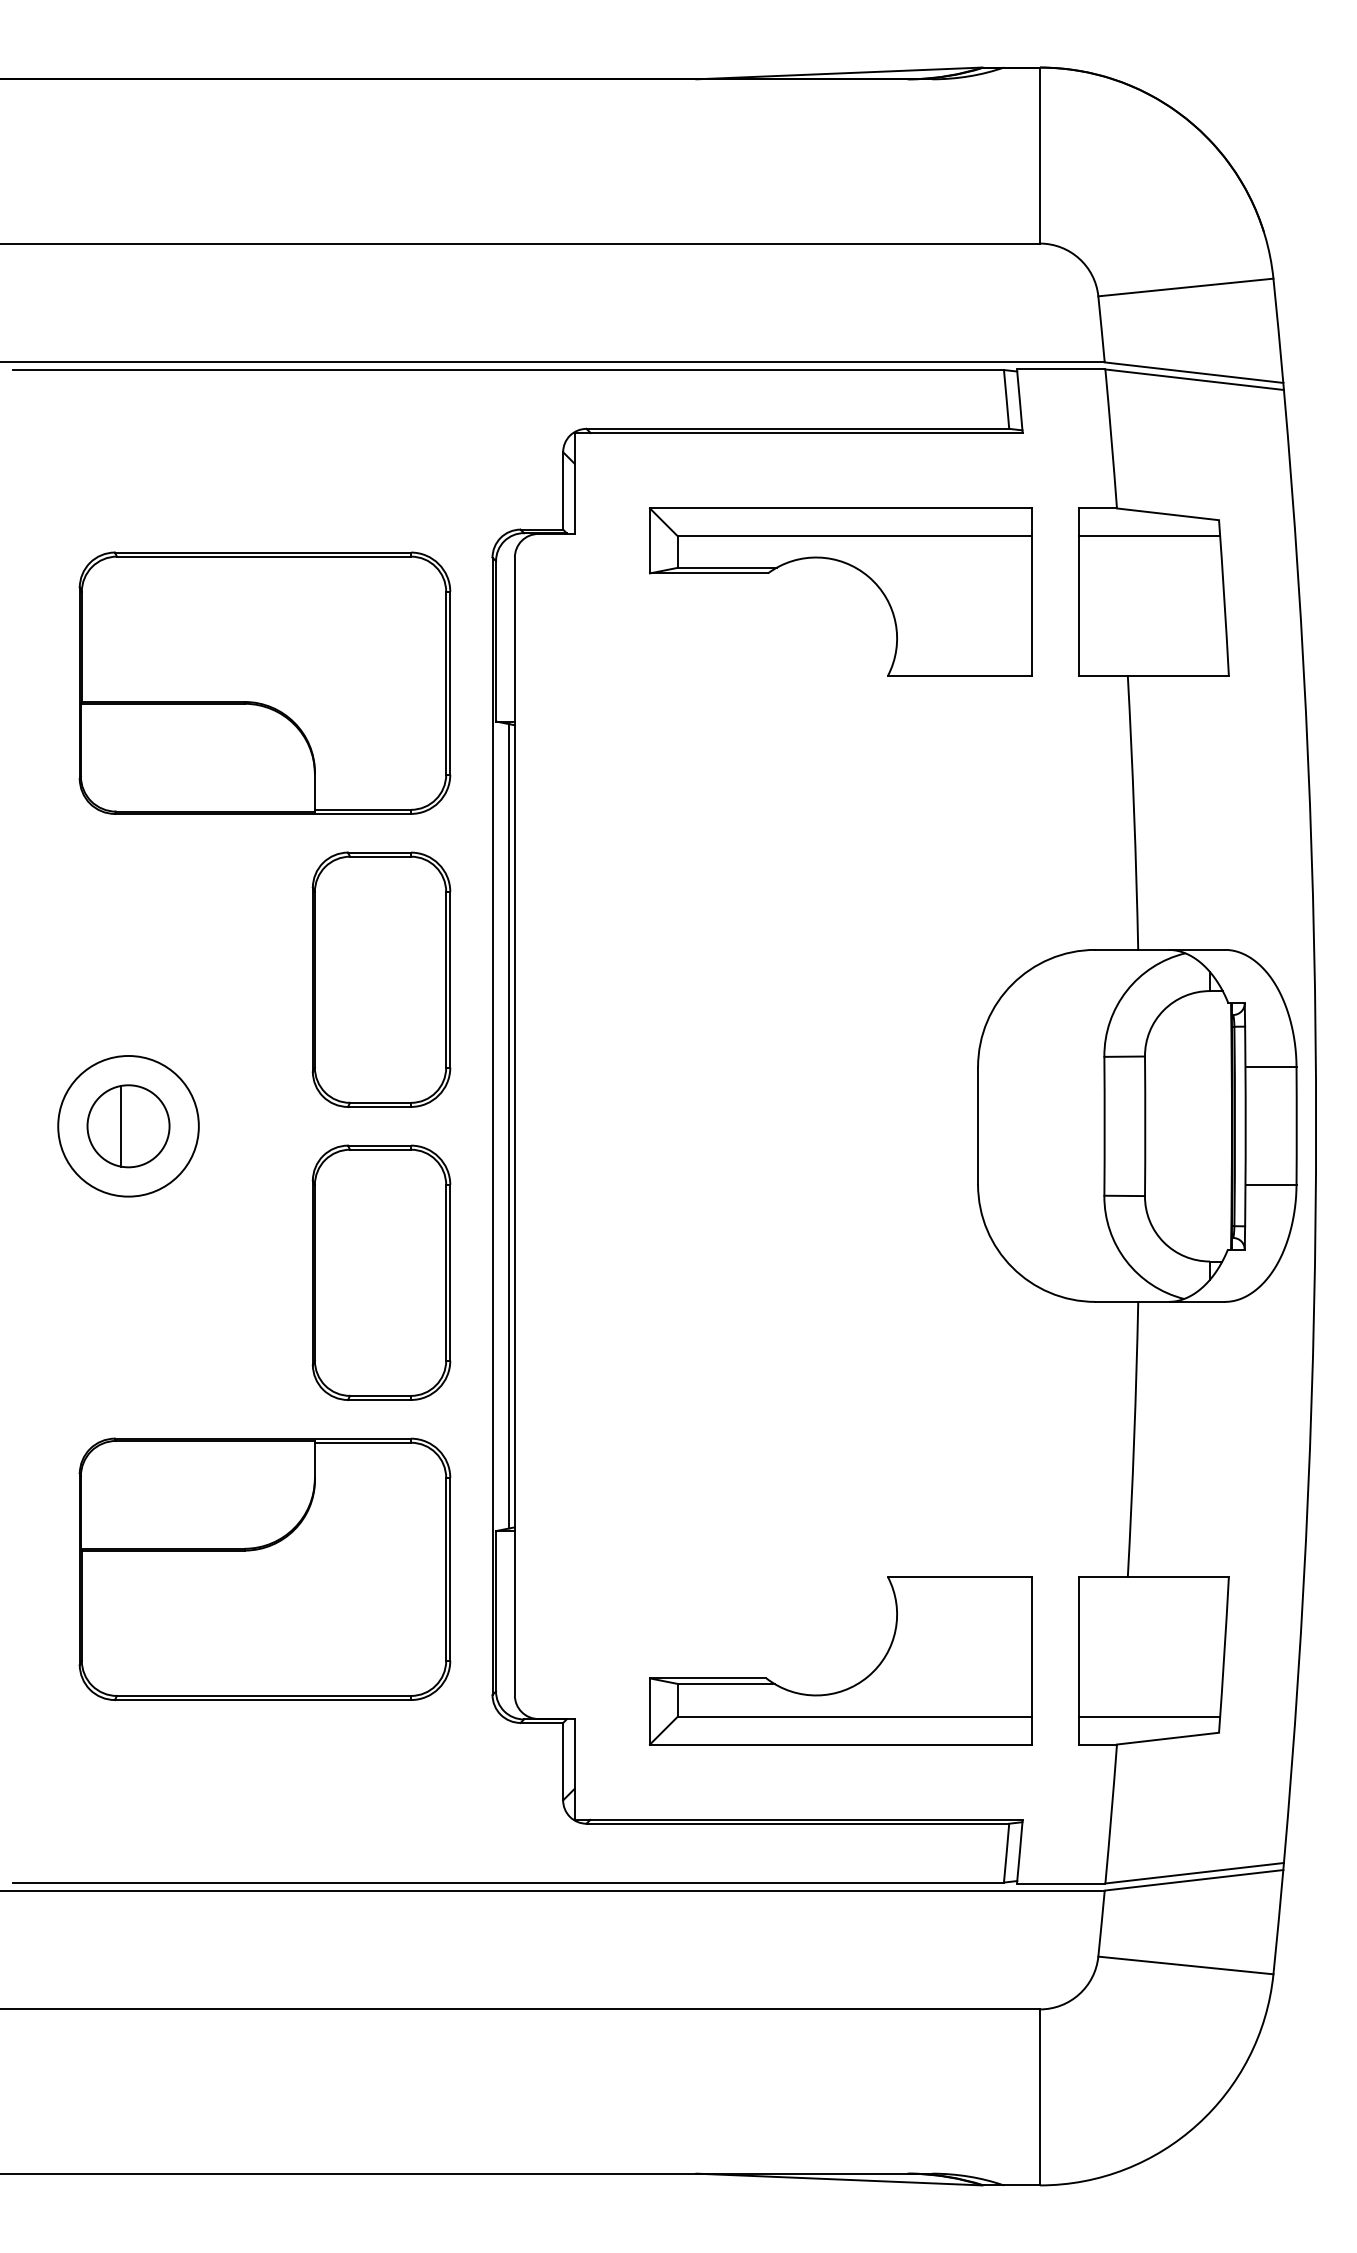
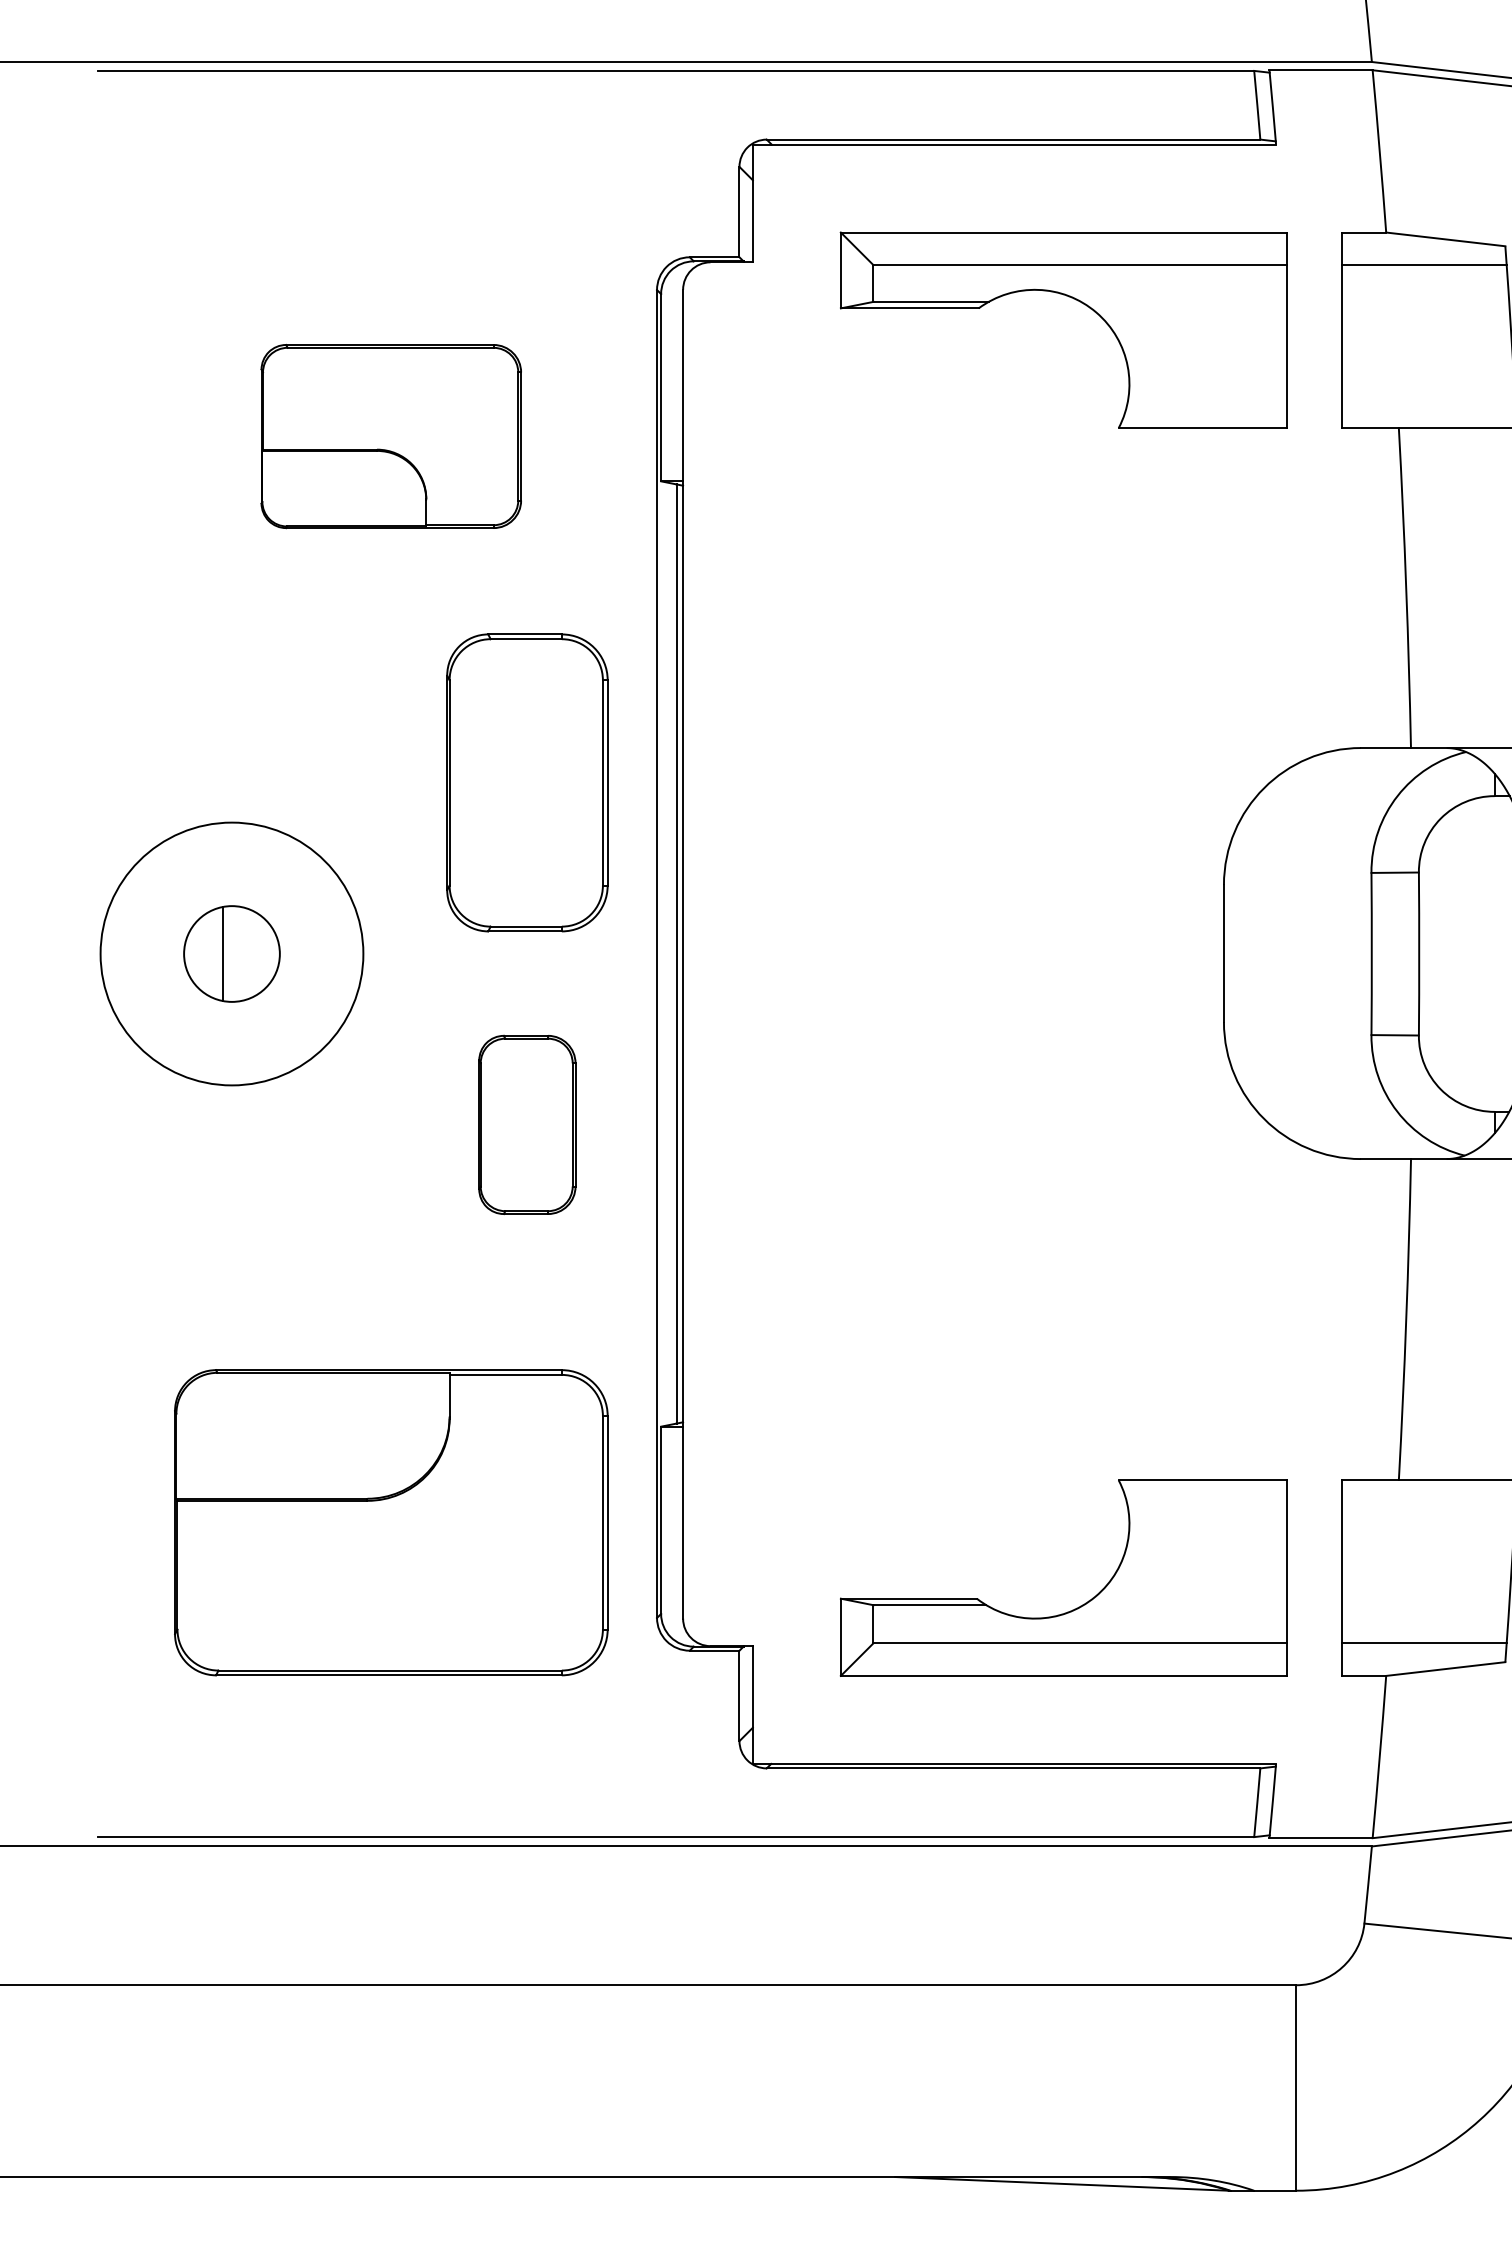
part: (264, 682) -> (390, 435), size x0.6
circle: (128, 1125) -> (231, 953), size x1.6
part: (381, 1272) -> (527, 1124), size x0.6
part: (264, 1568) -> (390, 1521), moved

